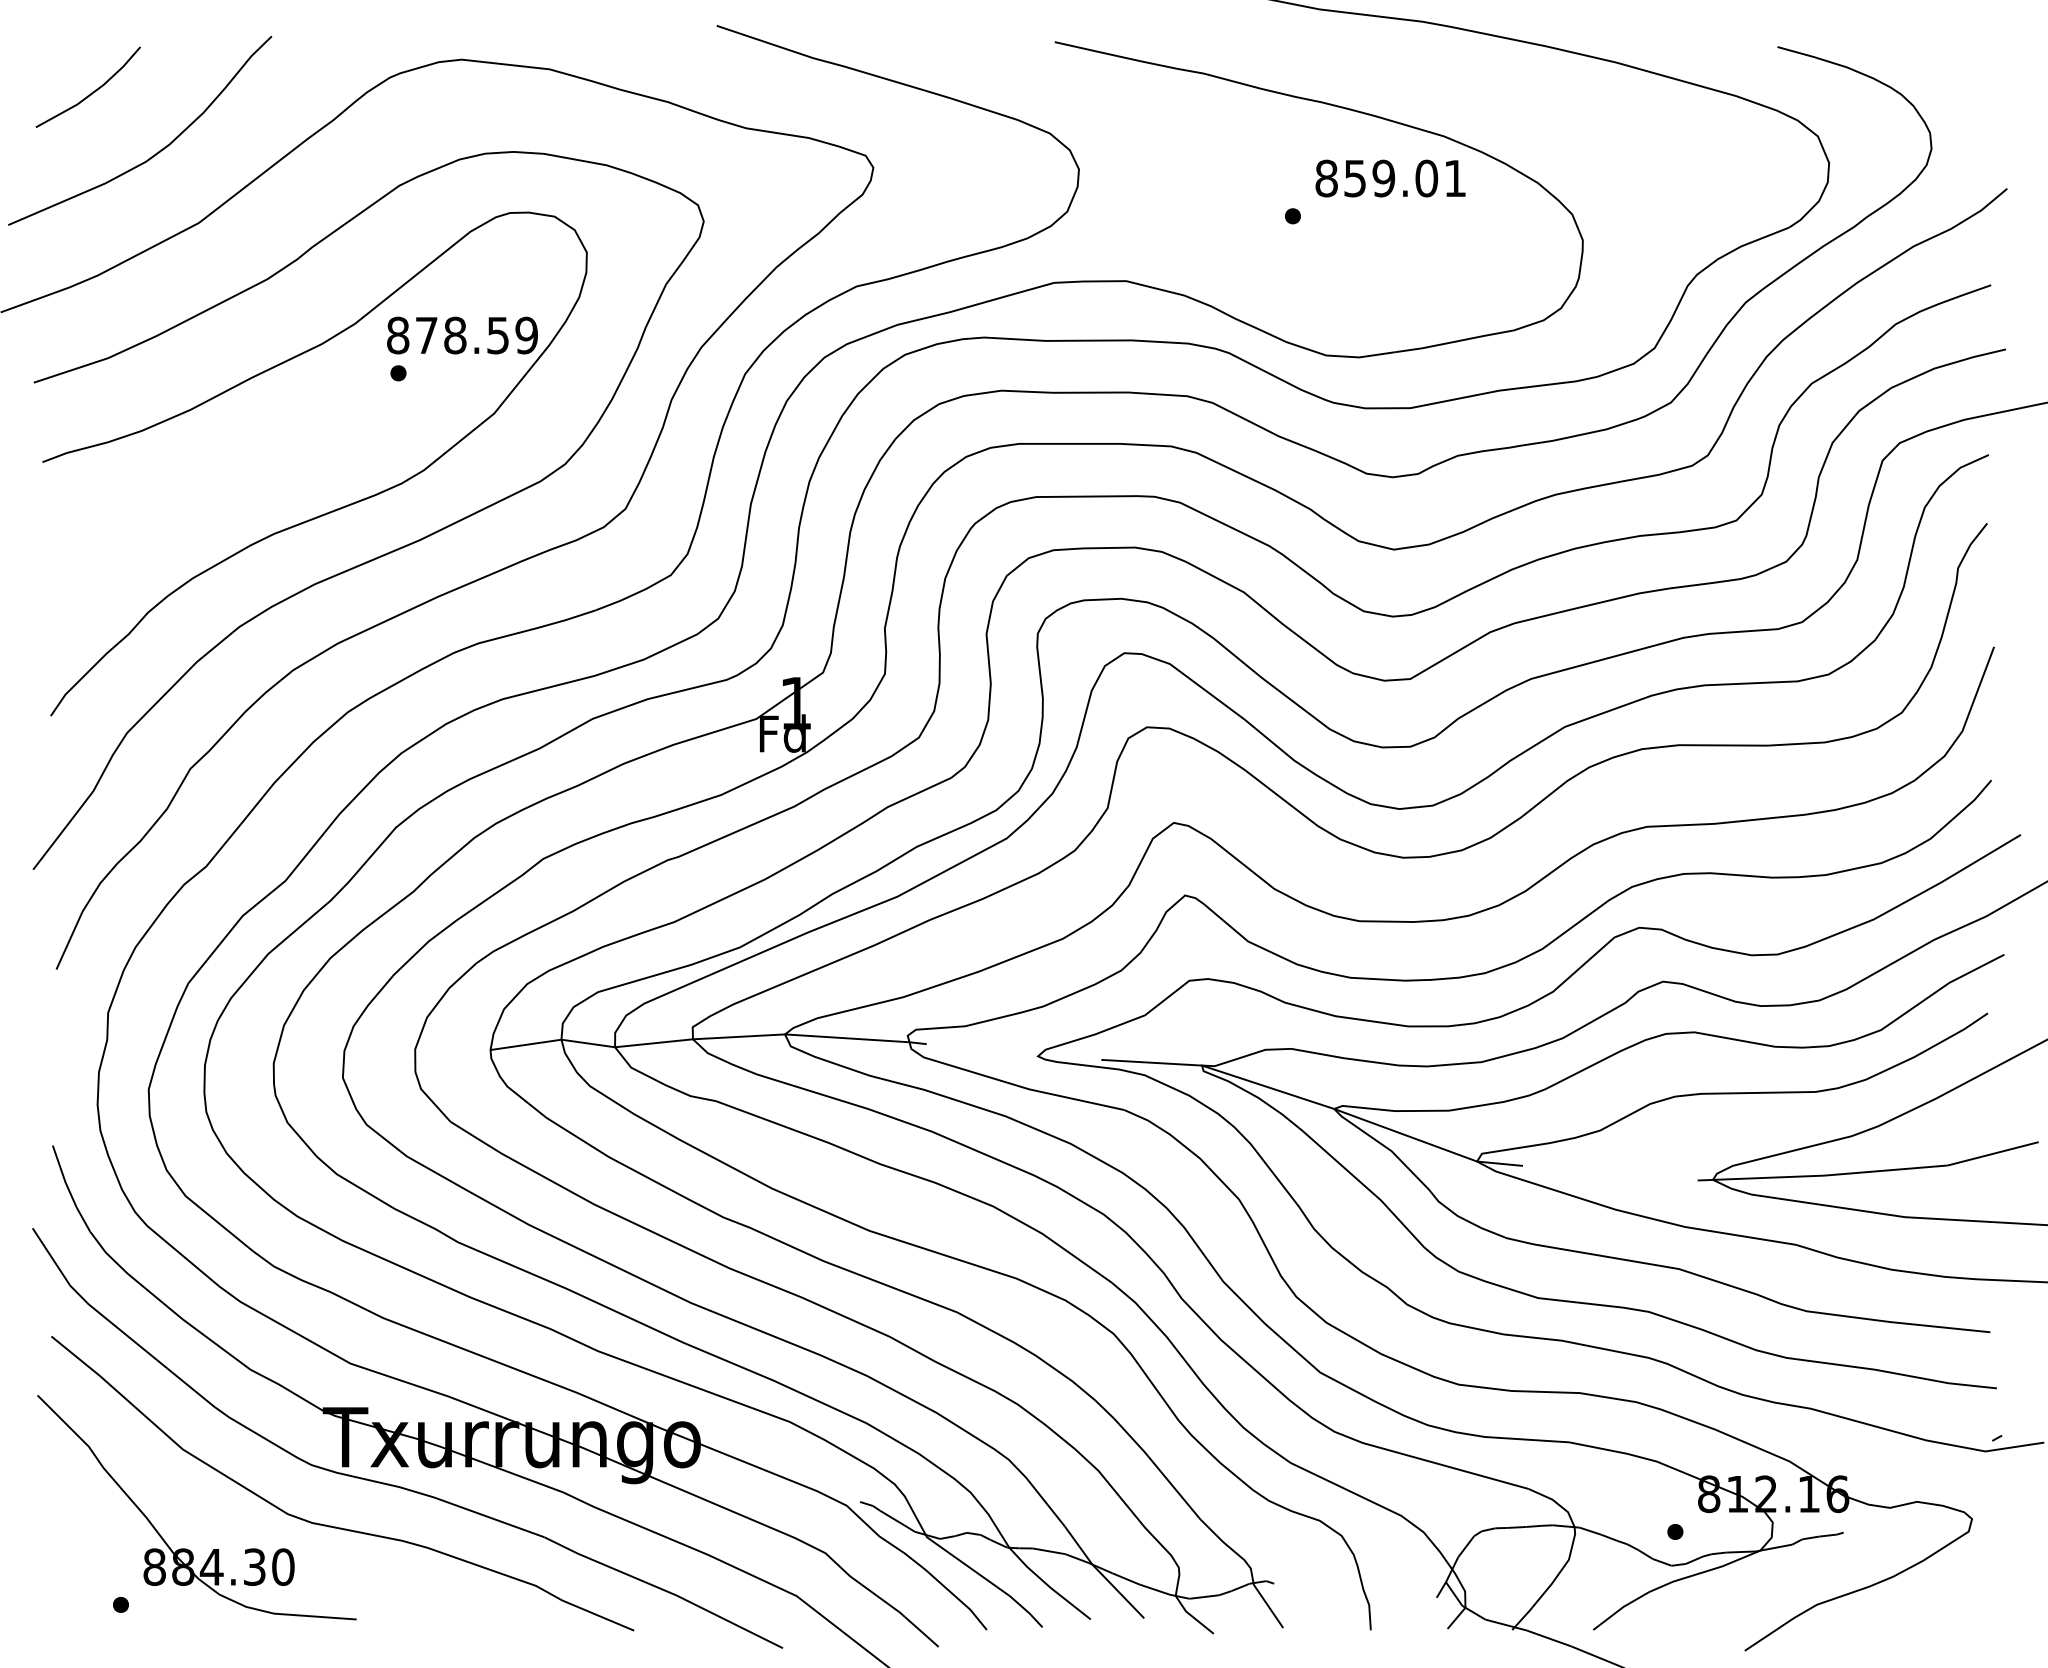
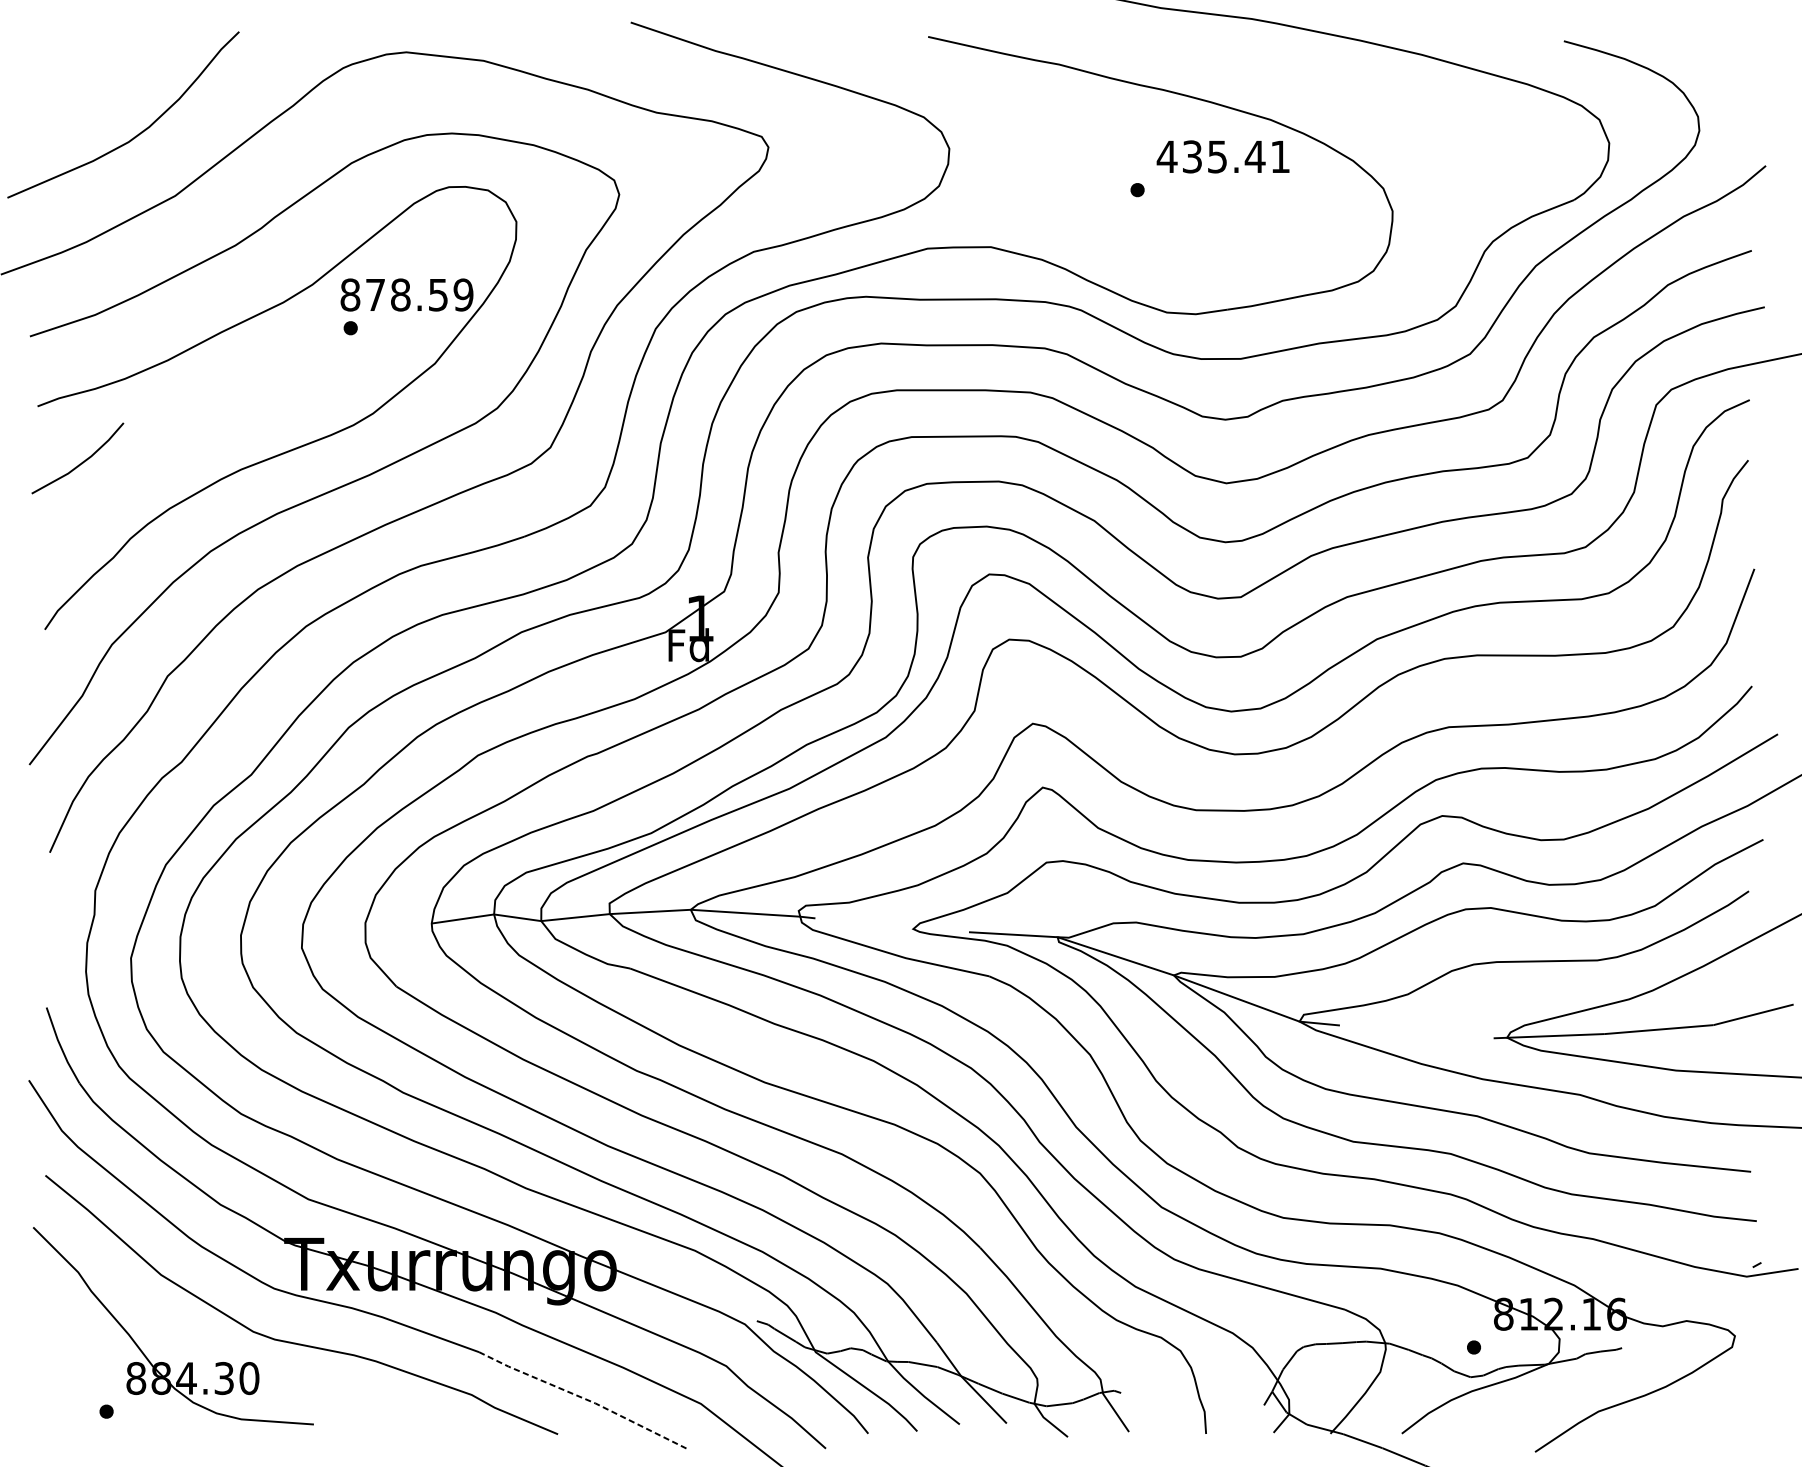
line: (91, 92) -> (80, 462), moved
text: (1376, 178) -> (1211, 156), 859.01 -> 435.41
line: (664, 1590) -> (584, 1398), solid -> dashed

